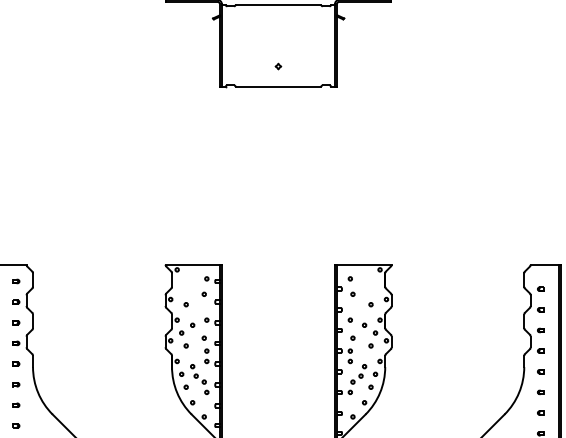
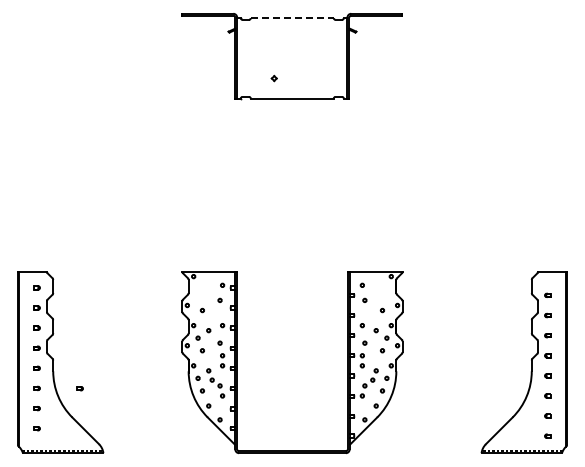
line: (278, 4) -> (292, 18), solid -> dashed
part: (277, 66) -> (273, 78), moved
part: (59, 384) -> (79, 388), added

